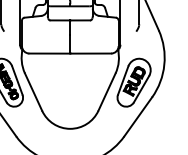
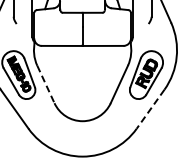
line: (33, 92) -> (45, 84), solid -> dashed
line: (138, 117) -> (150, 109), solid -> dashed

